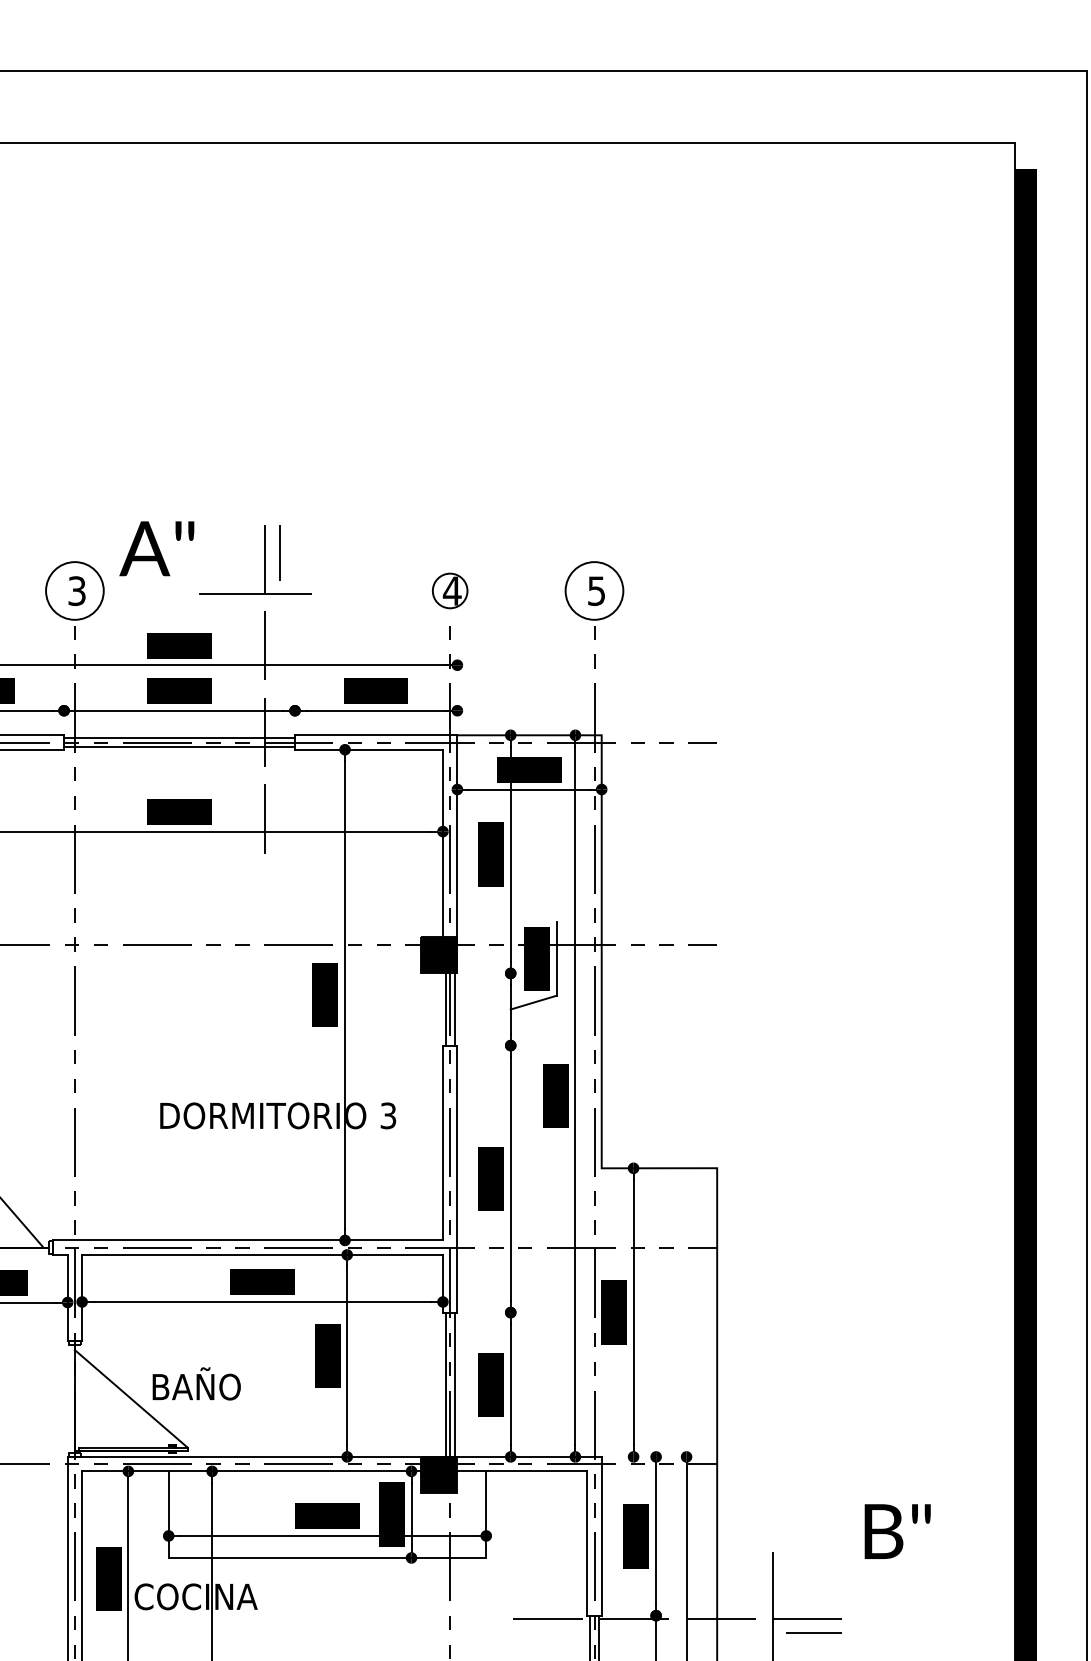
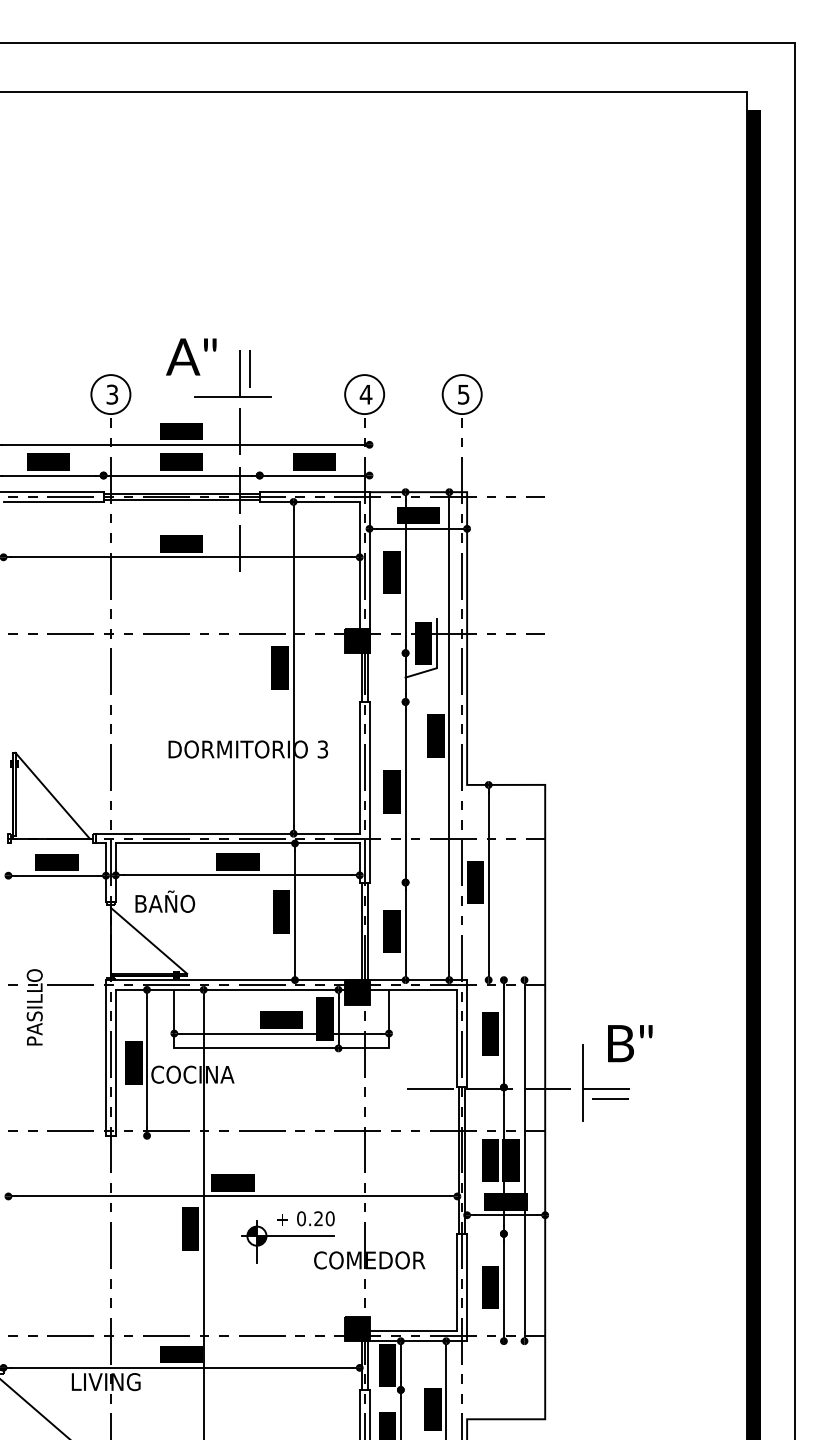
text: (157, 547) -> (191, 356), moved
circle: (449, 590) -> (364, 394), size x1.67
text: (197, 1383) -> (165, 901), moved
text: (898, 1531) -> (630, 1043), moved

